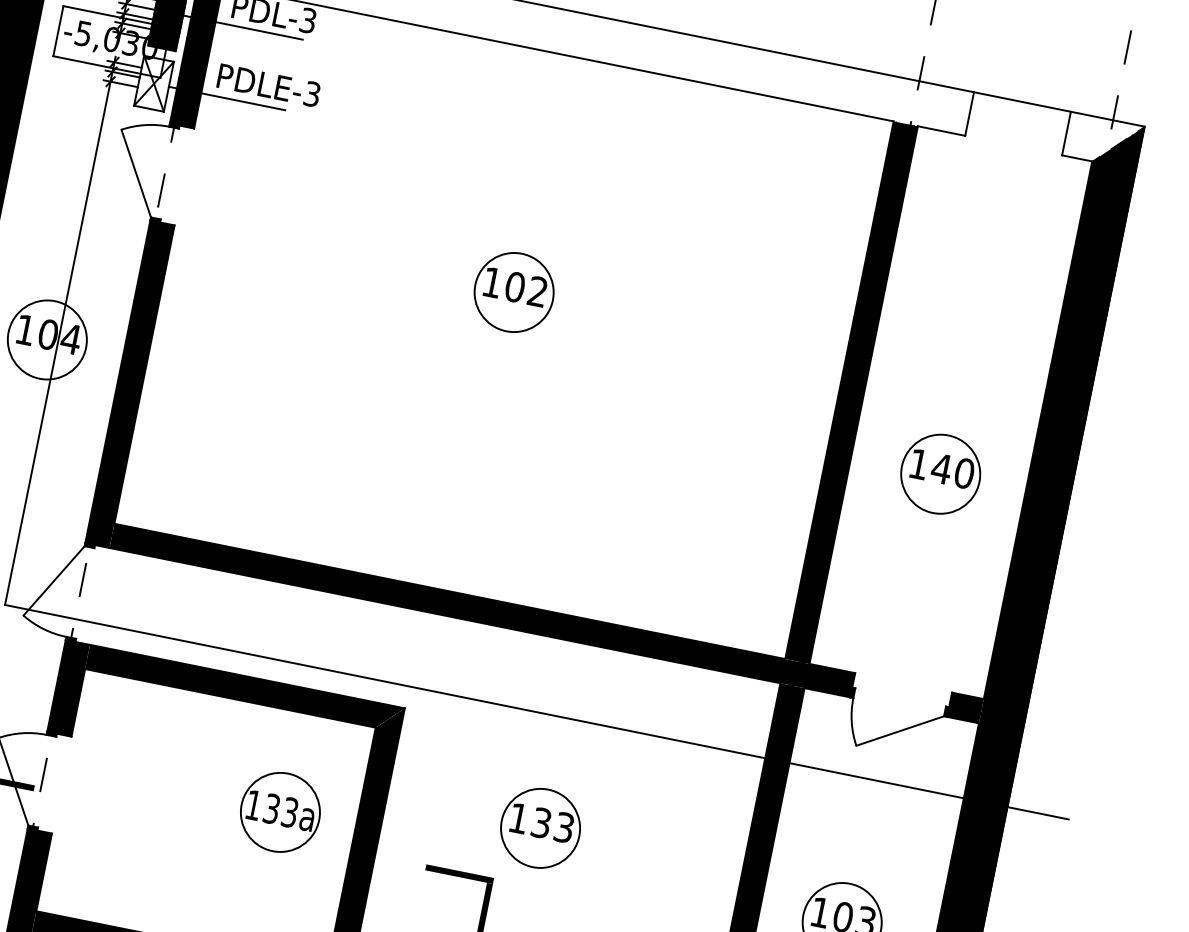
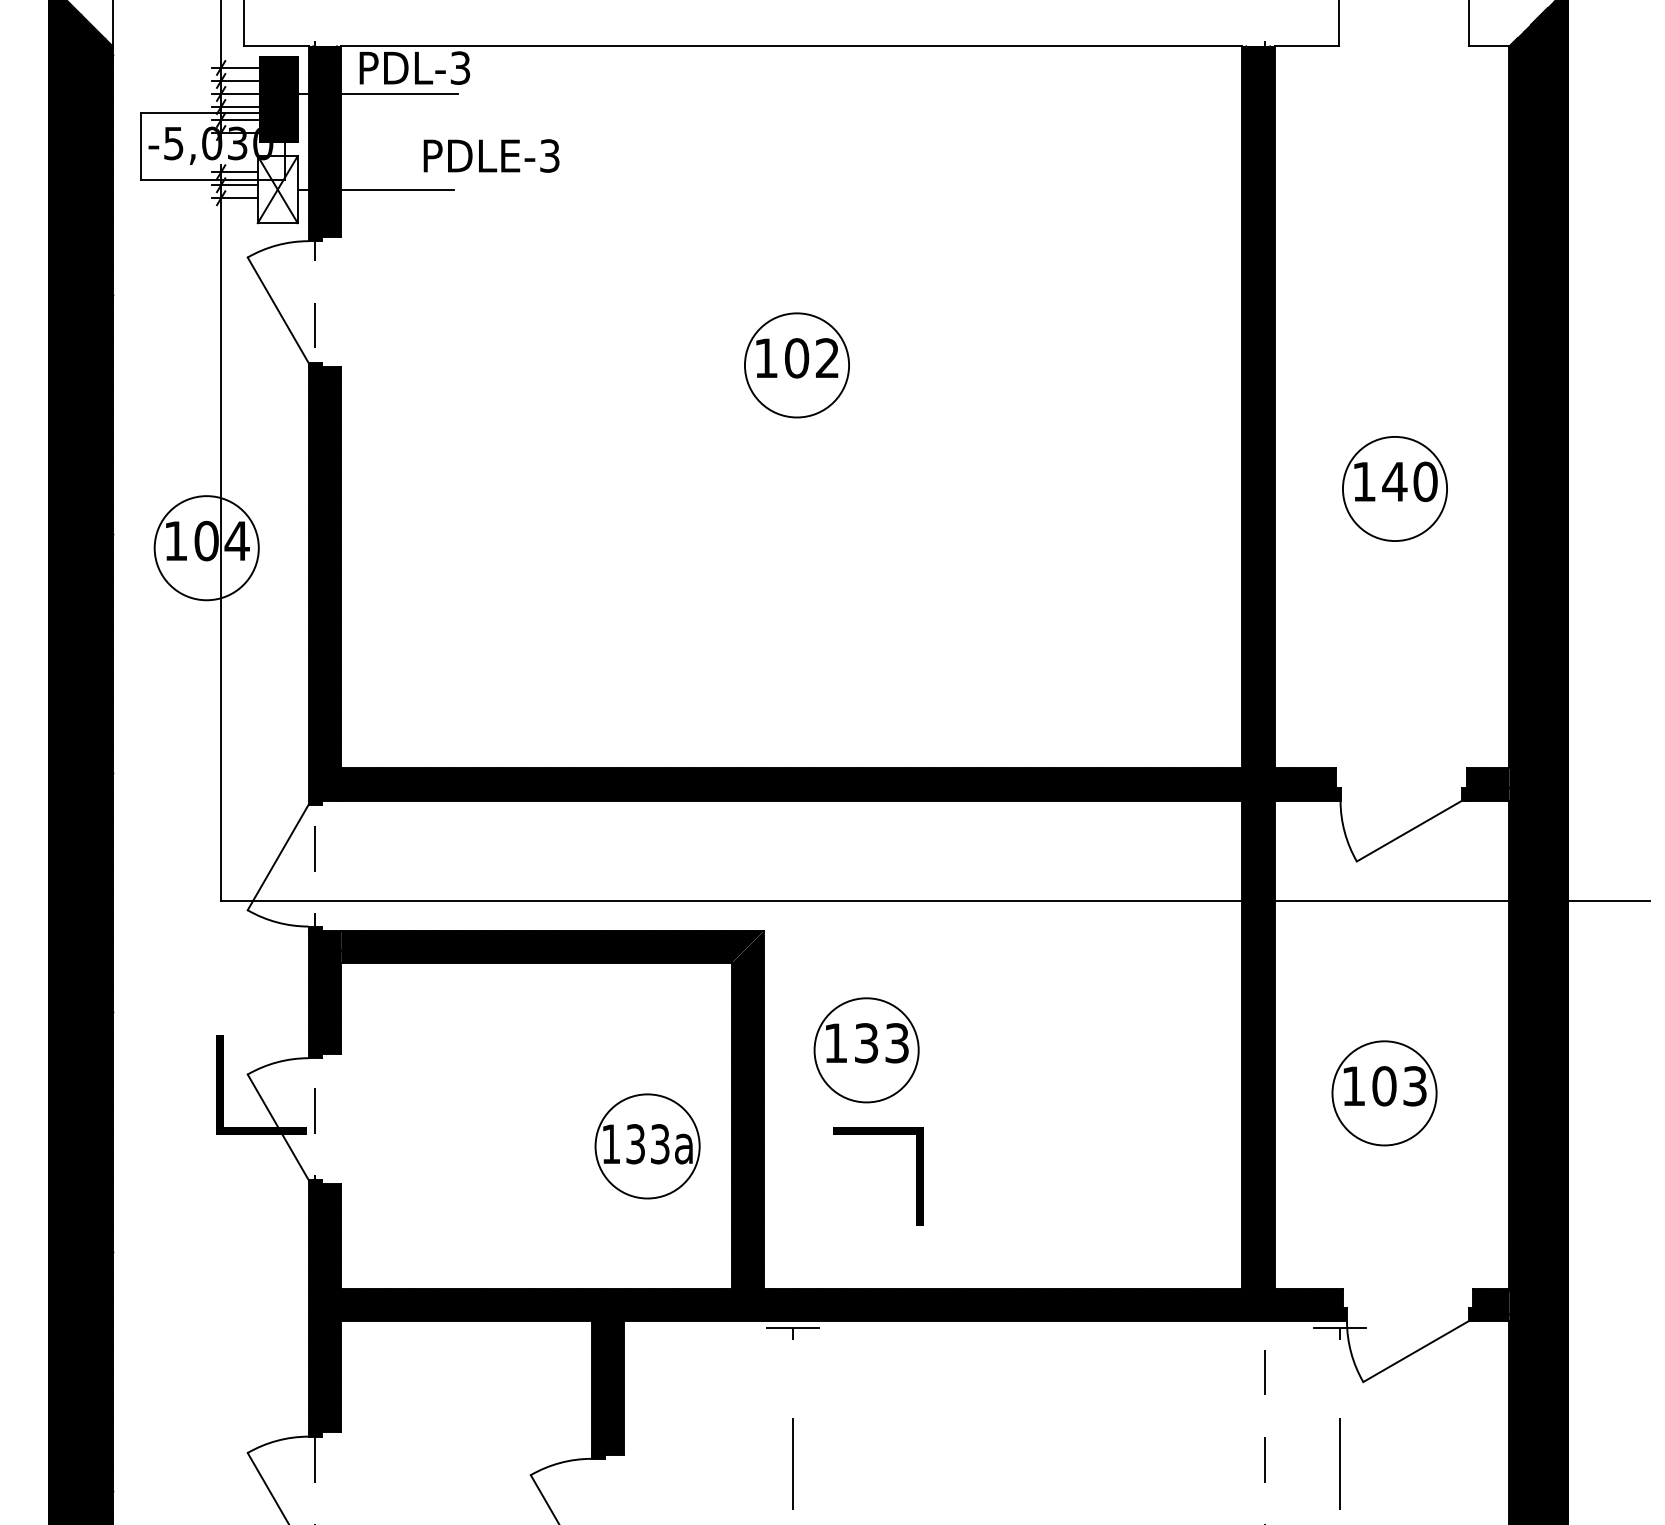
text: (268, 85) -> (491, 155), moved
part: (280, 812) -> (647, 1146), moved
part: (540, 828) -> (866, 1050), moved

